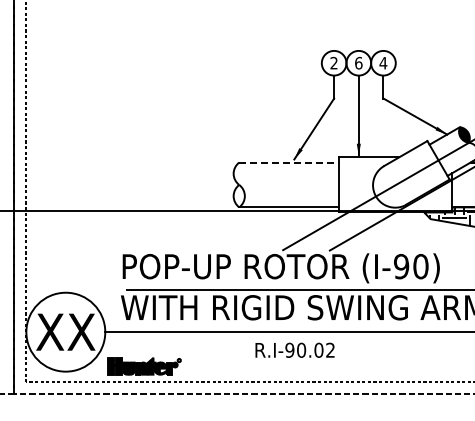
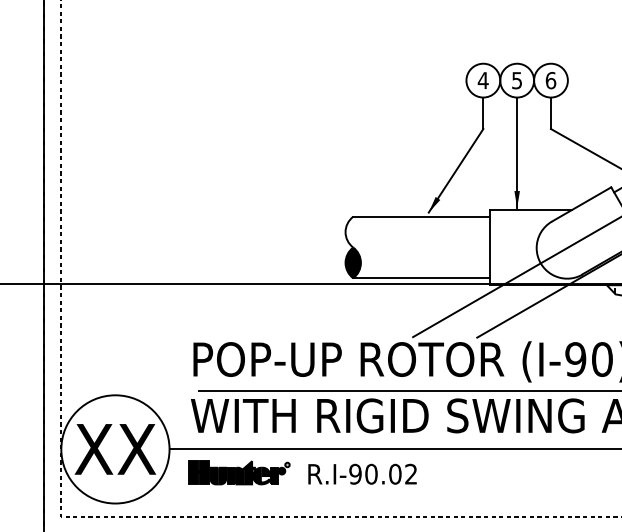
text: (334, 62) -> (483, 79), 2 -> 4
text: (358, 62) -> (516, 79), 6 -> 5
text: (383, 62) -> (551, 79), 4 -> 6
line: (289, 162) -> (422, 216), dashed -> solid
fill: (238, 195) -> (352, 261), added
text: (294, 349) -> (361, 473), moved
part: (144, 366) -> (239, 473), moved

